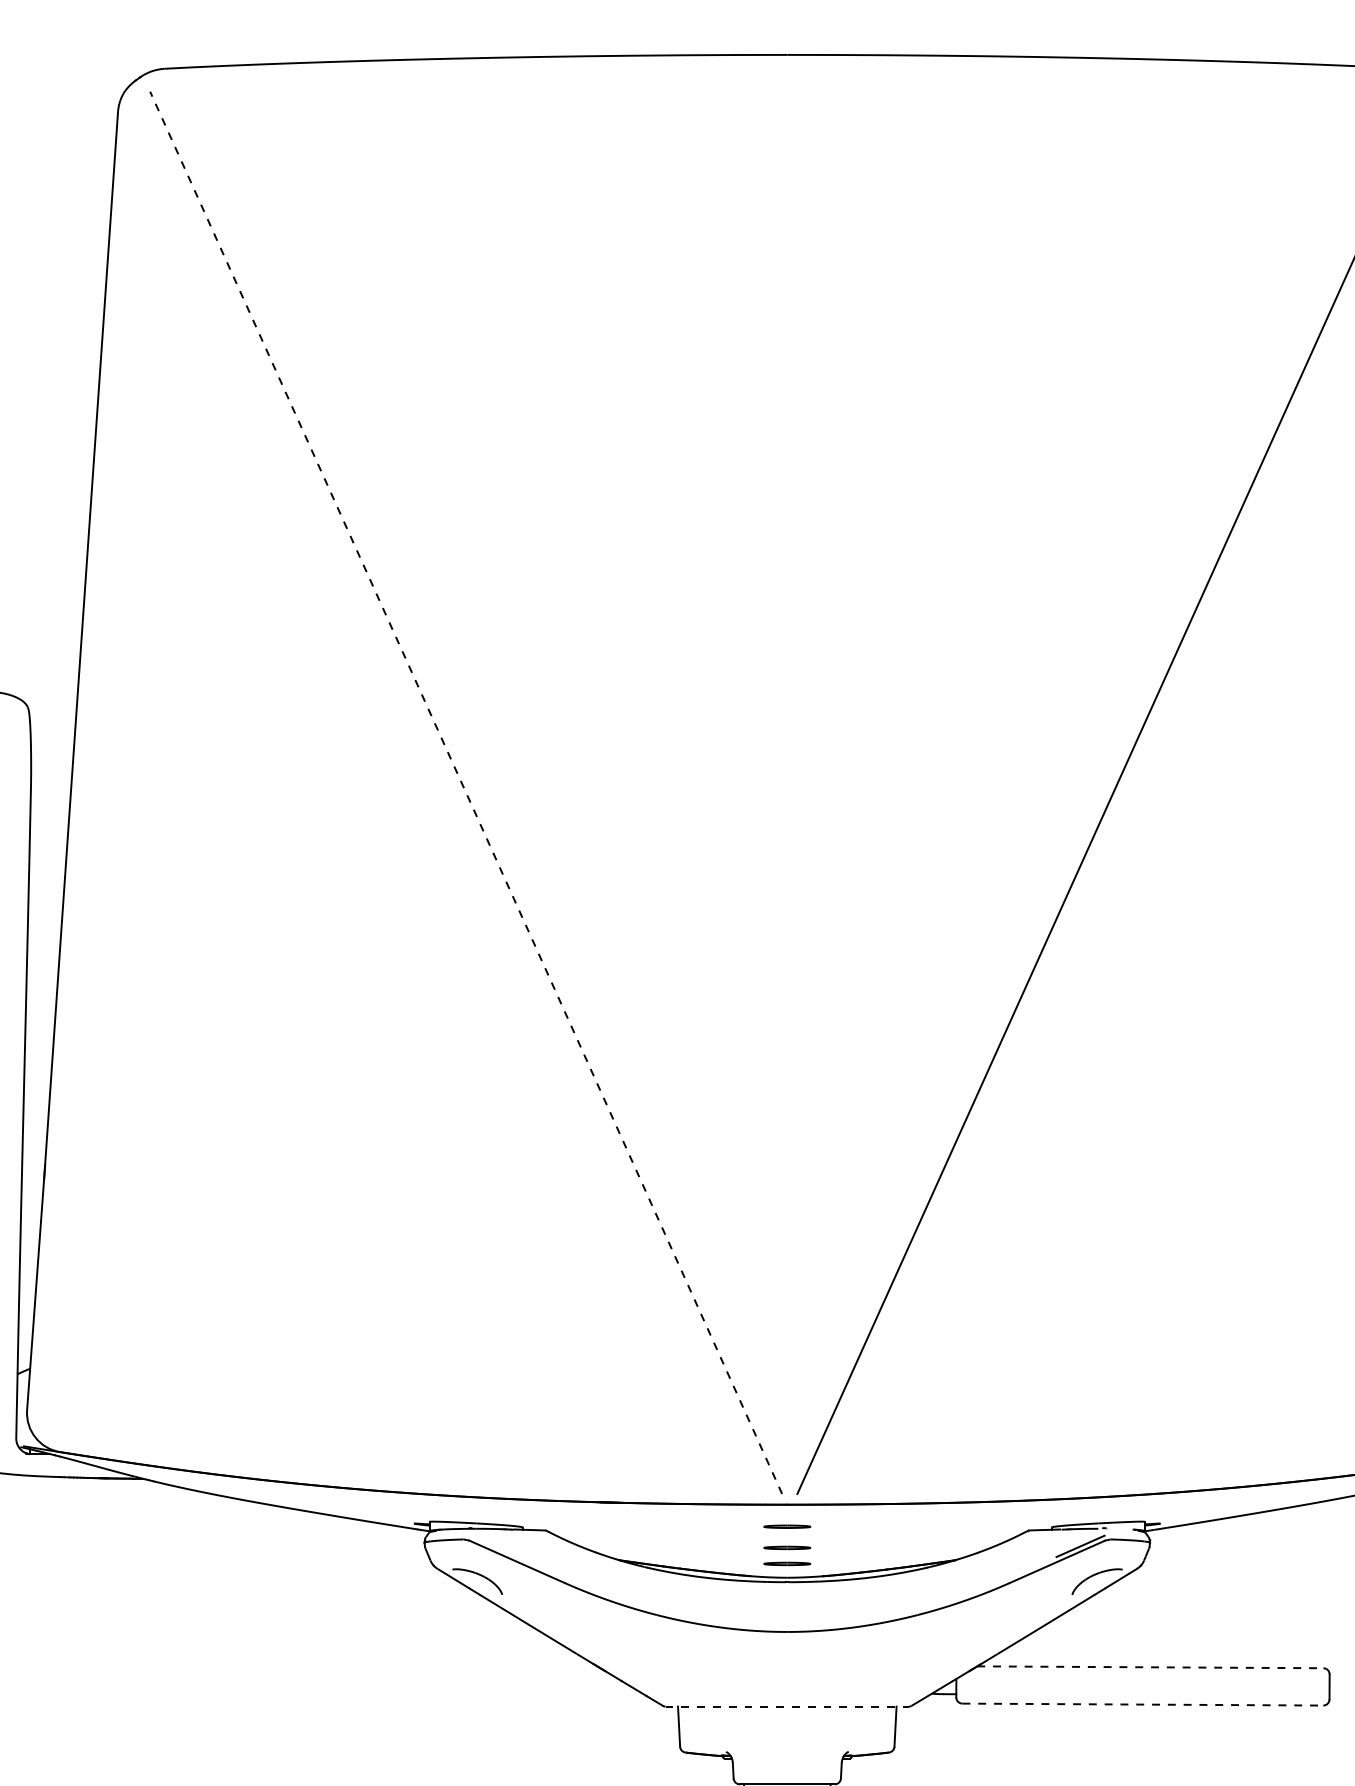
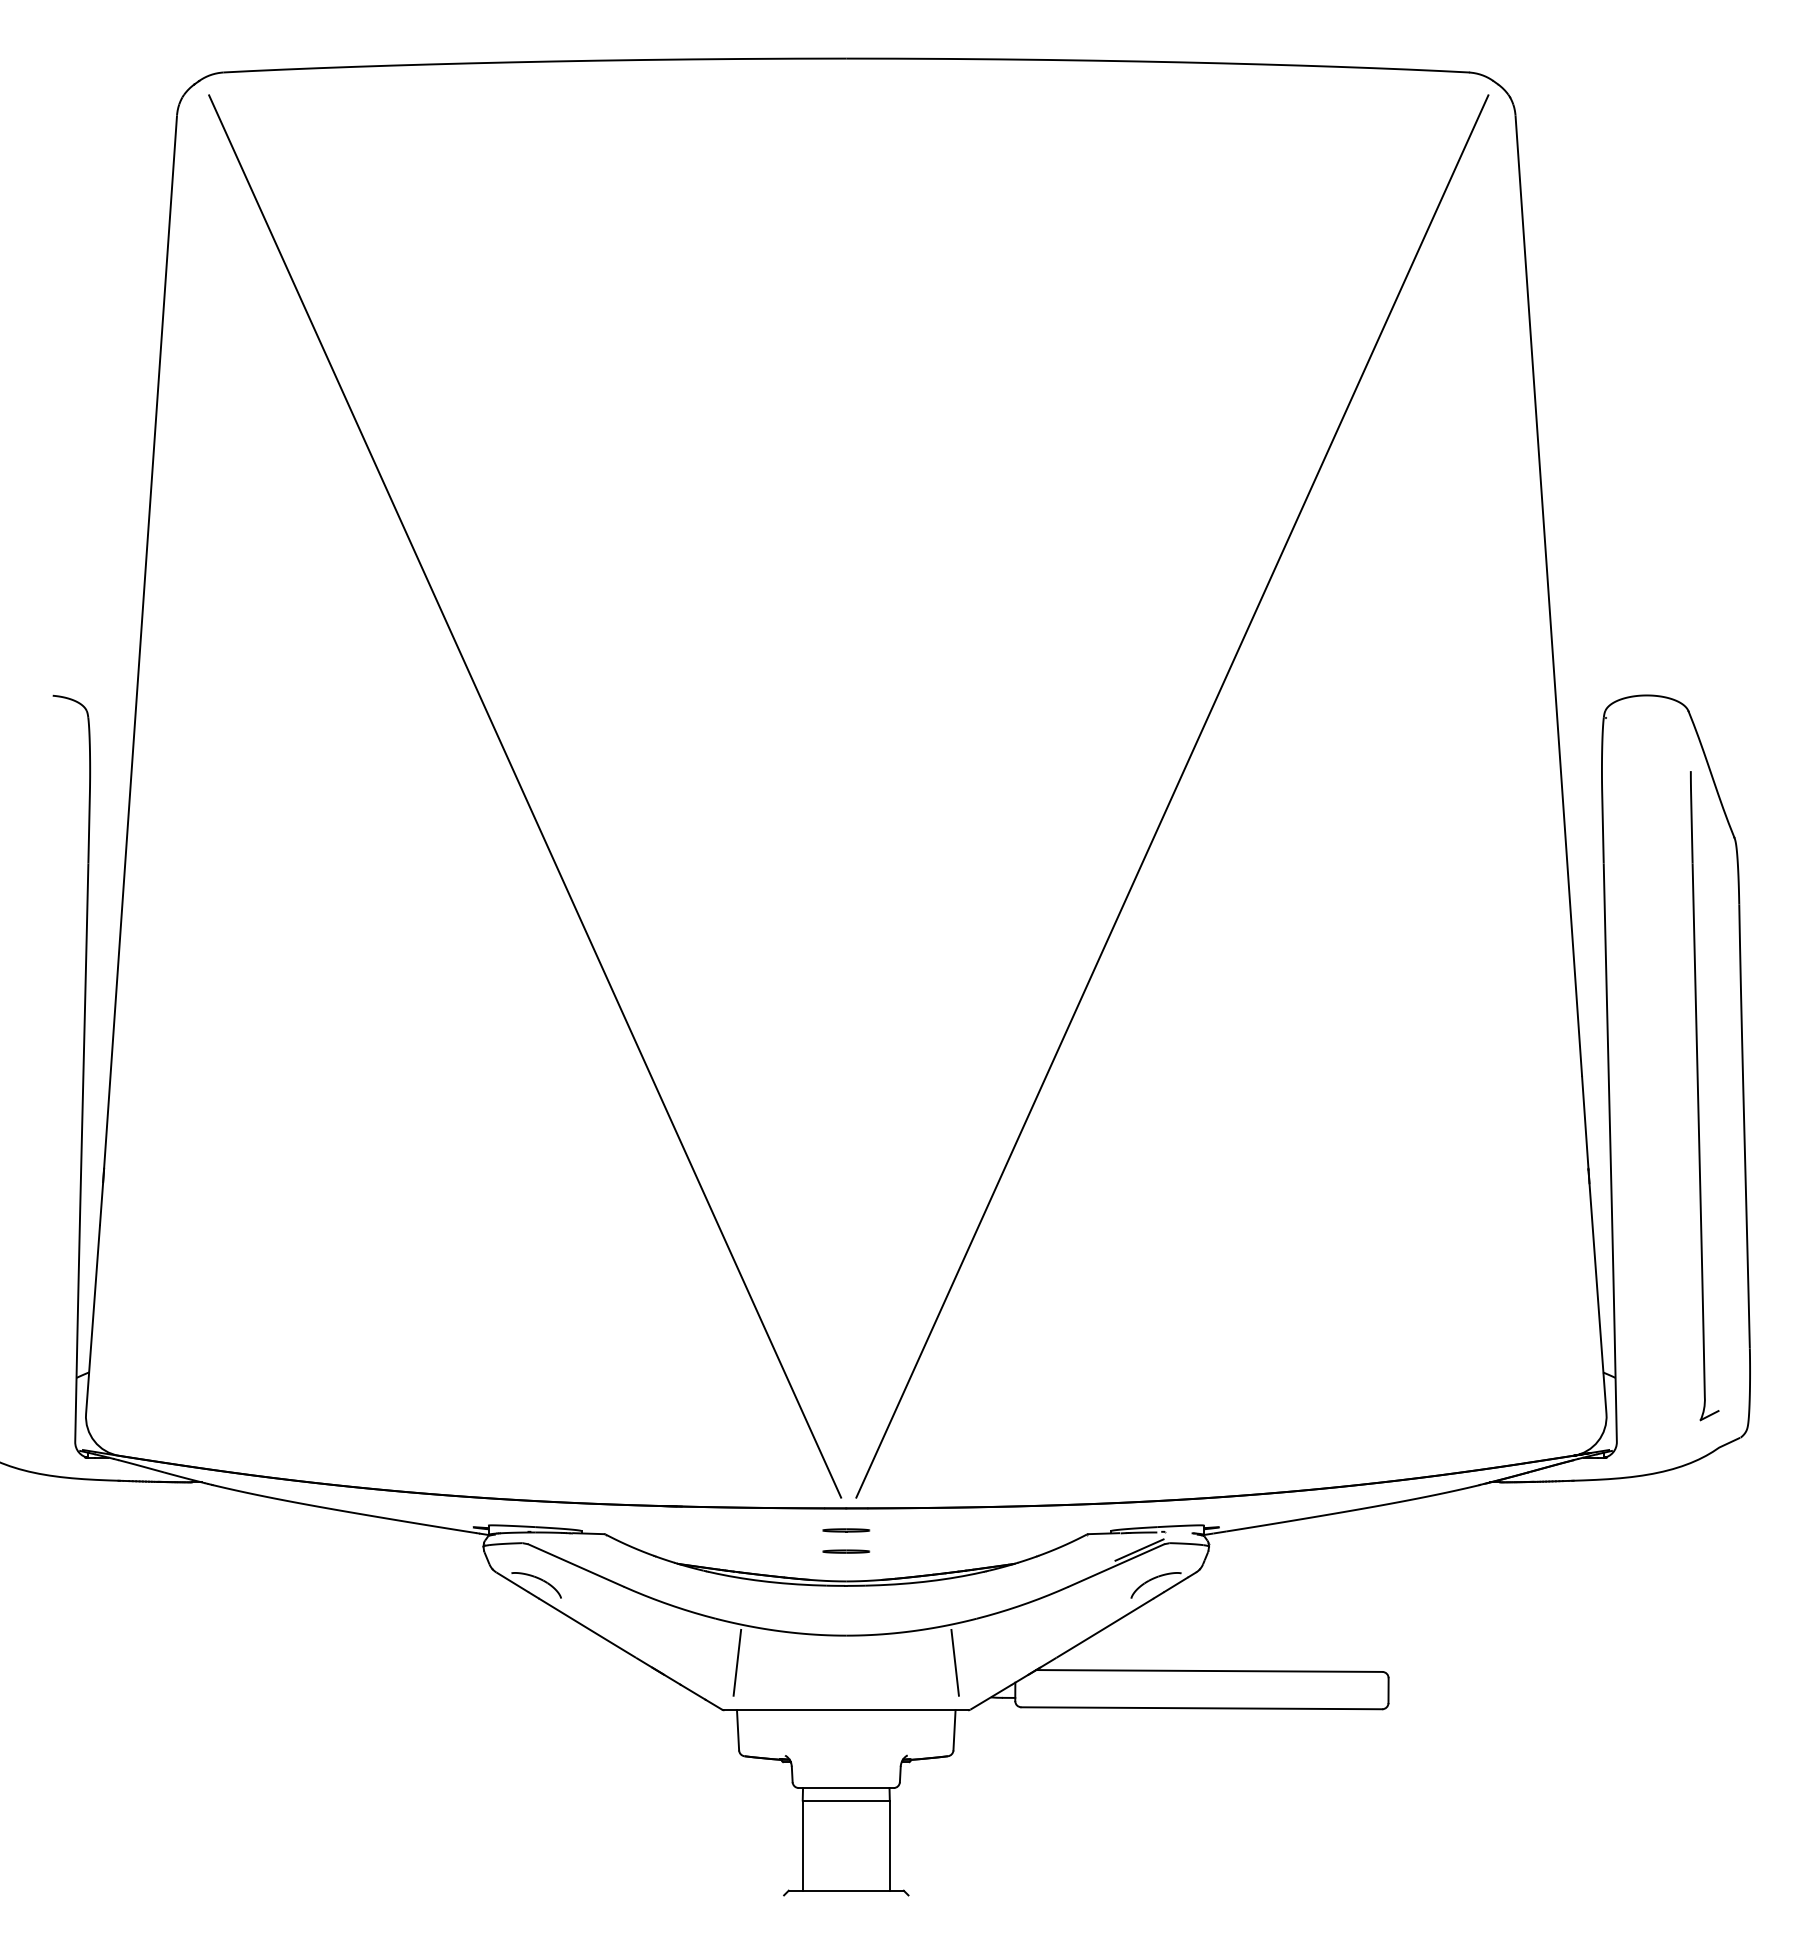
line: (465, 792) -> (524, 796), dashed -> solid
line: (787, 1563) -> (846, 1567), removed
line: (678, 1658) -> (737, 1662), added
line: (895, 1658) -> (954, 1662), added
line: (1150, 1667) -> (1209, 1671), dashed -> solid
line: (1143, 1704) -> (1202, 1708), dashed -> solid
line: (787, 1706) -> (846, 1710), dashed -> solid

